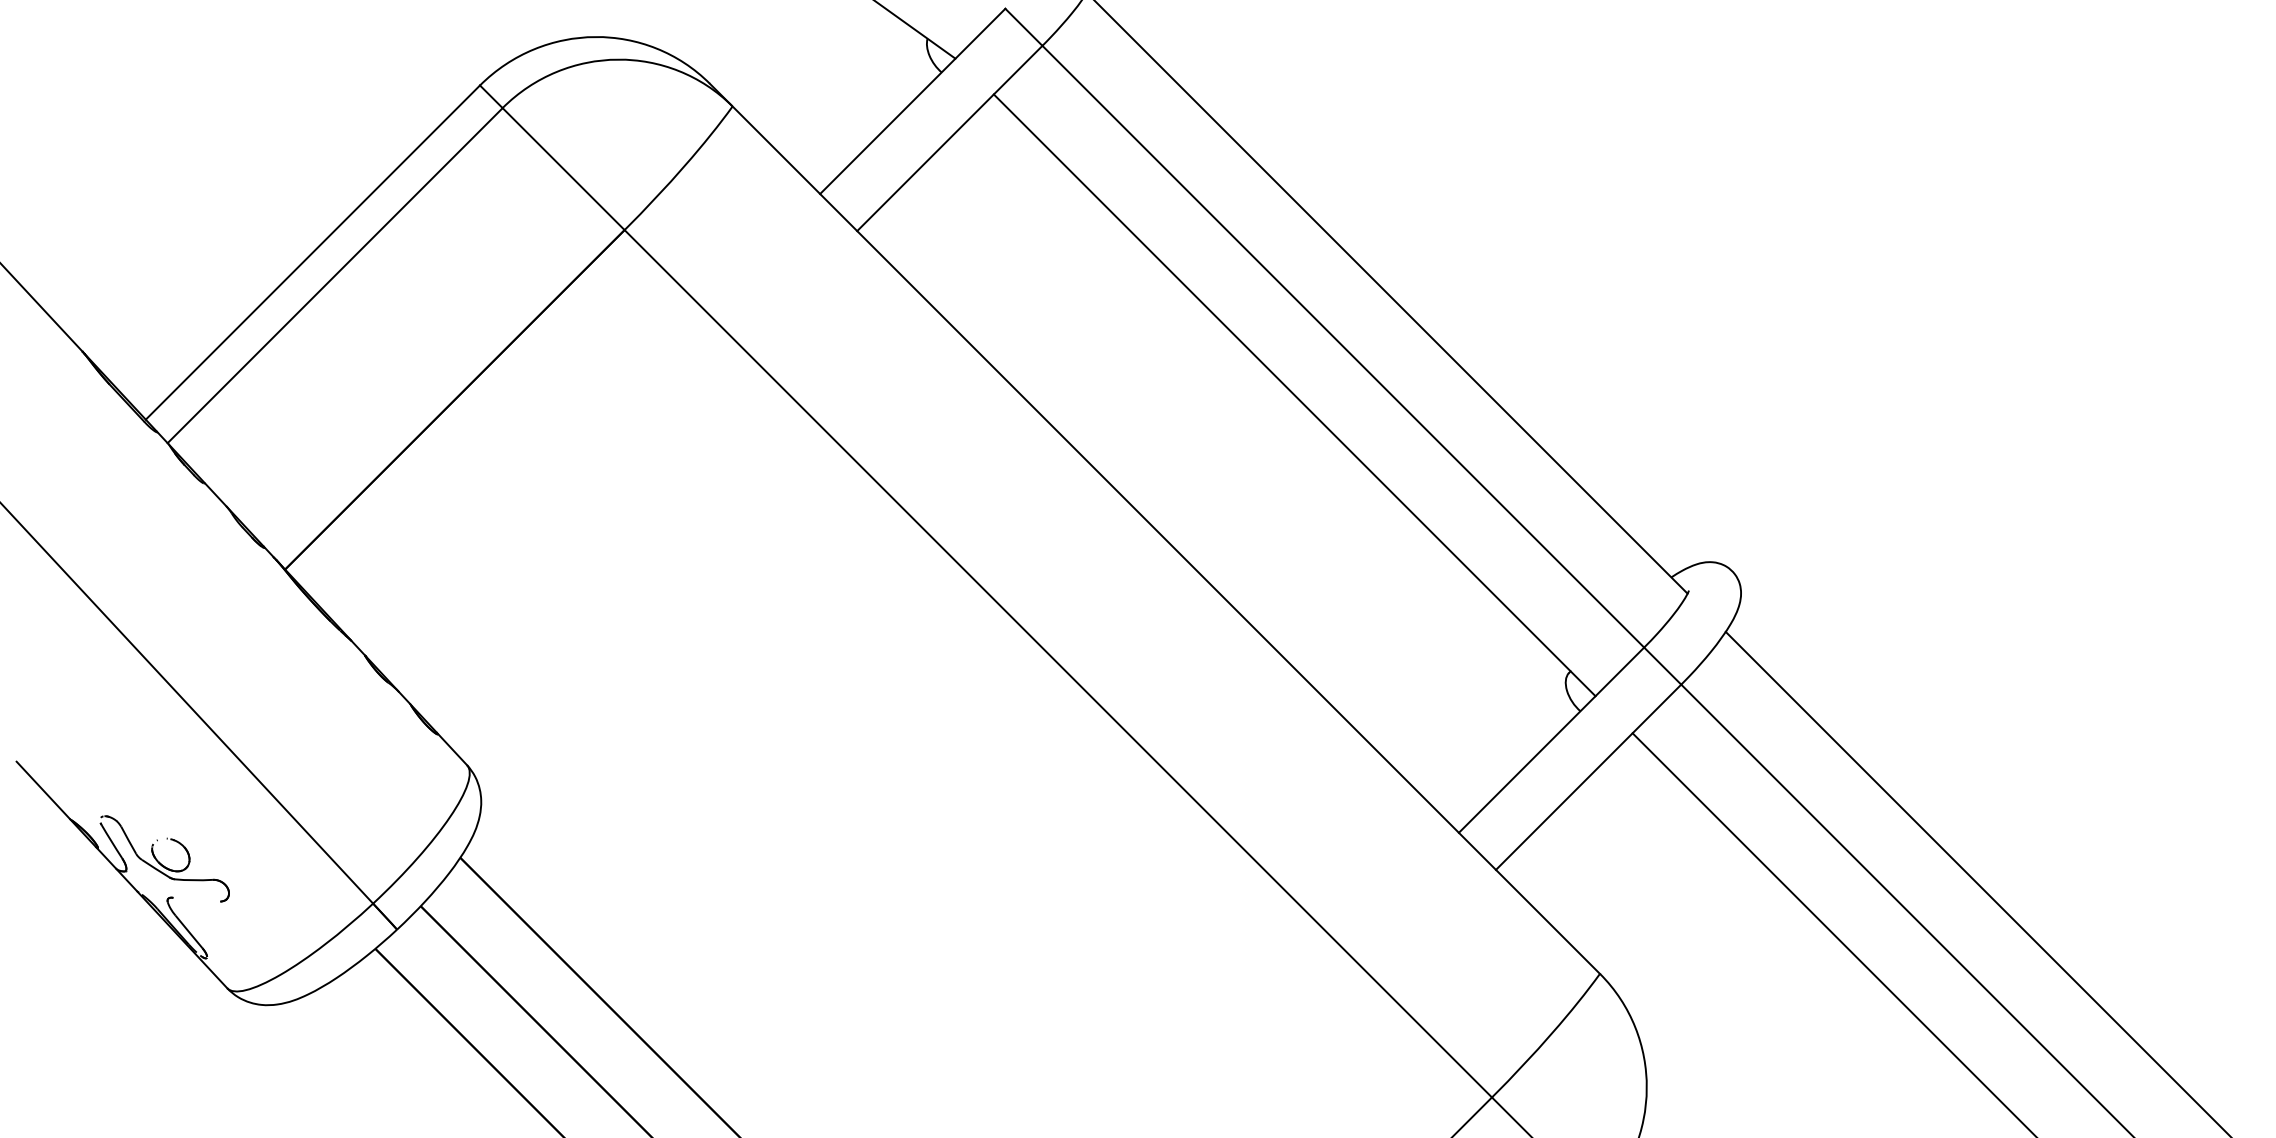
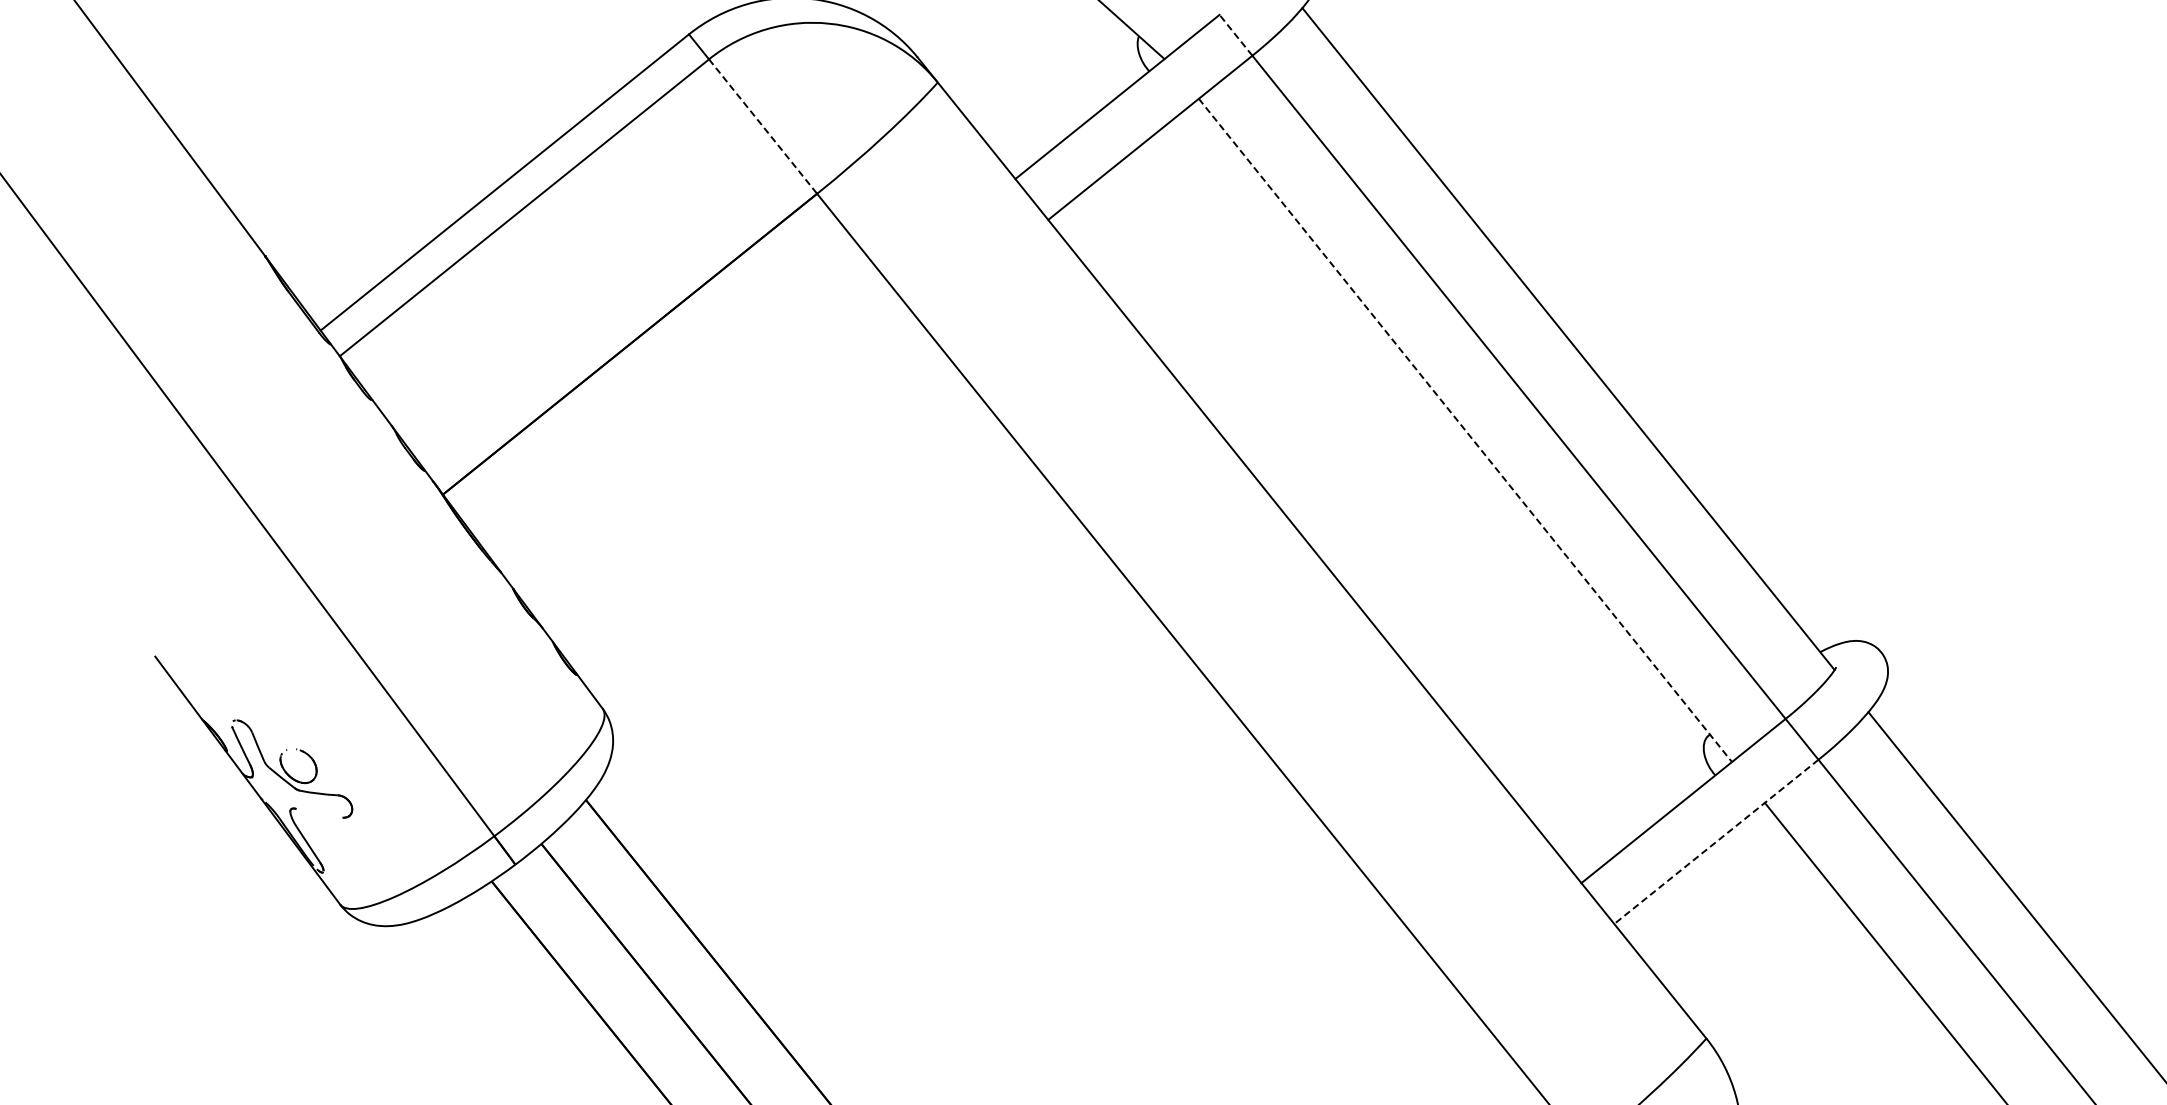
line: (1023, 26) -> (1235, 34), solid -> dashed
line: (564, 169) -> (763, 127), solid -> dashed
line: (1295, 395) -> (1466, 430), solid -> dashed
line: (1588, 777) -> (1716, 842), solid -> dashed

